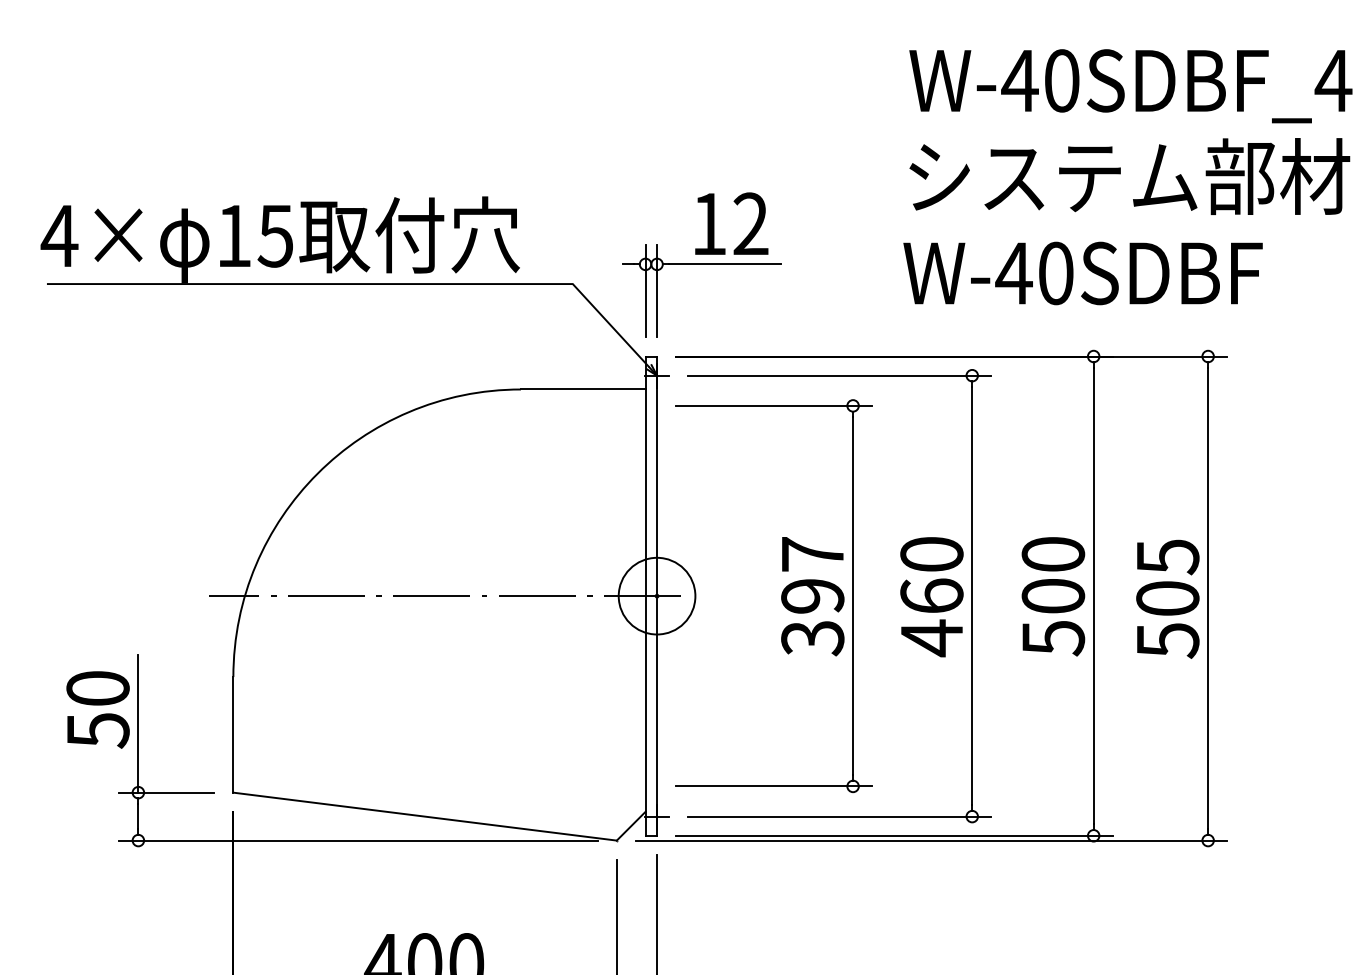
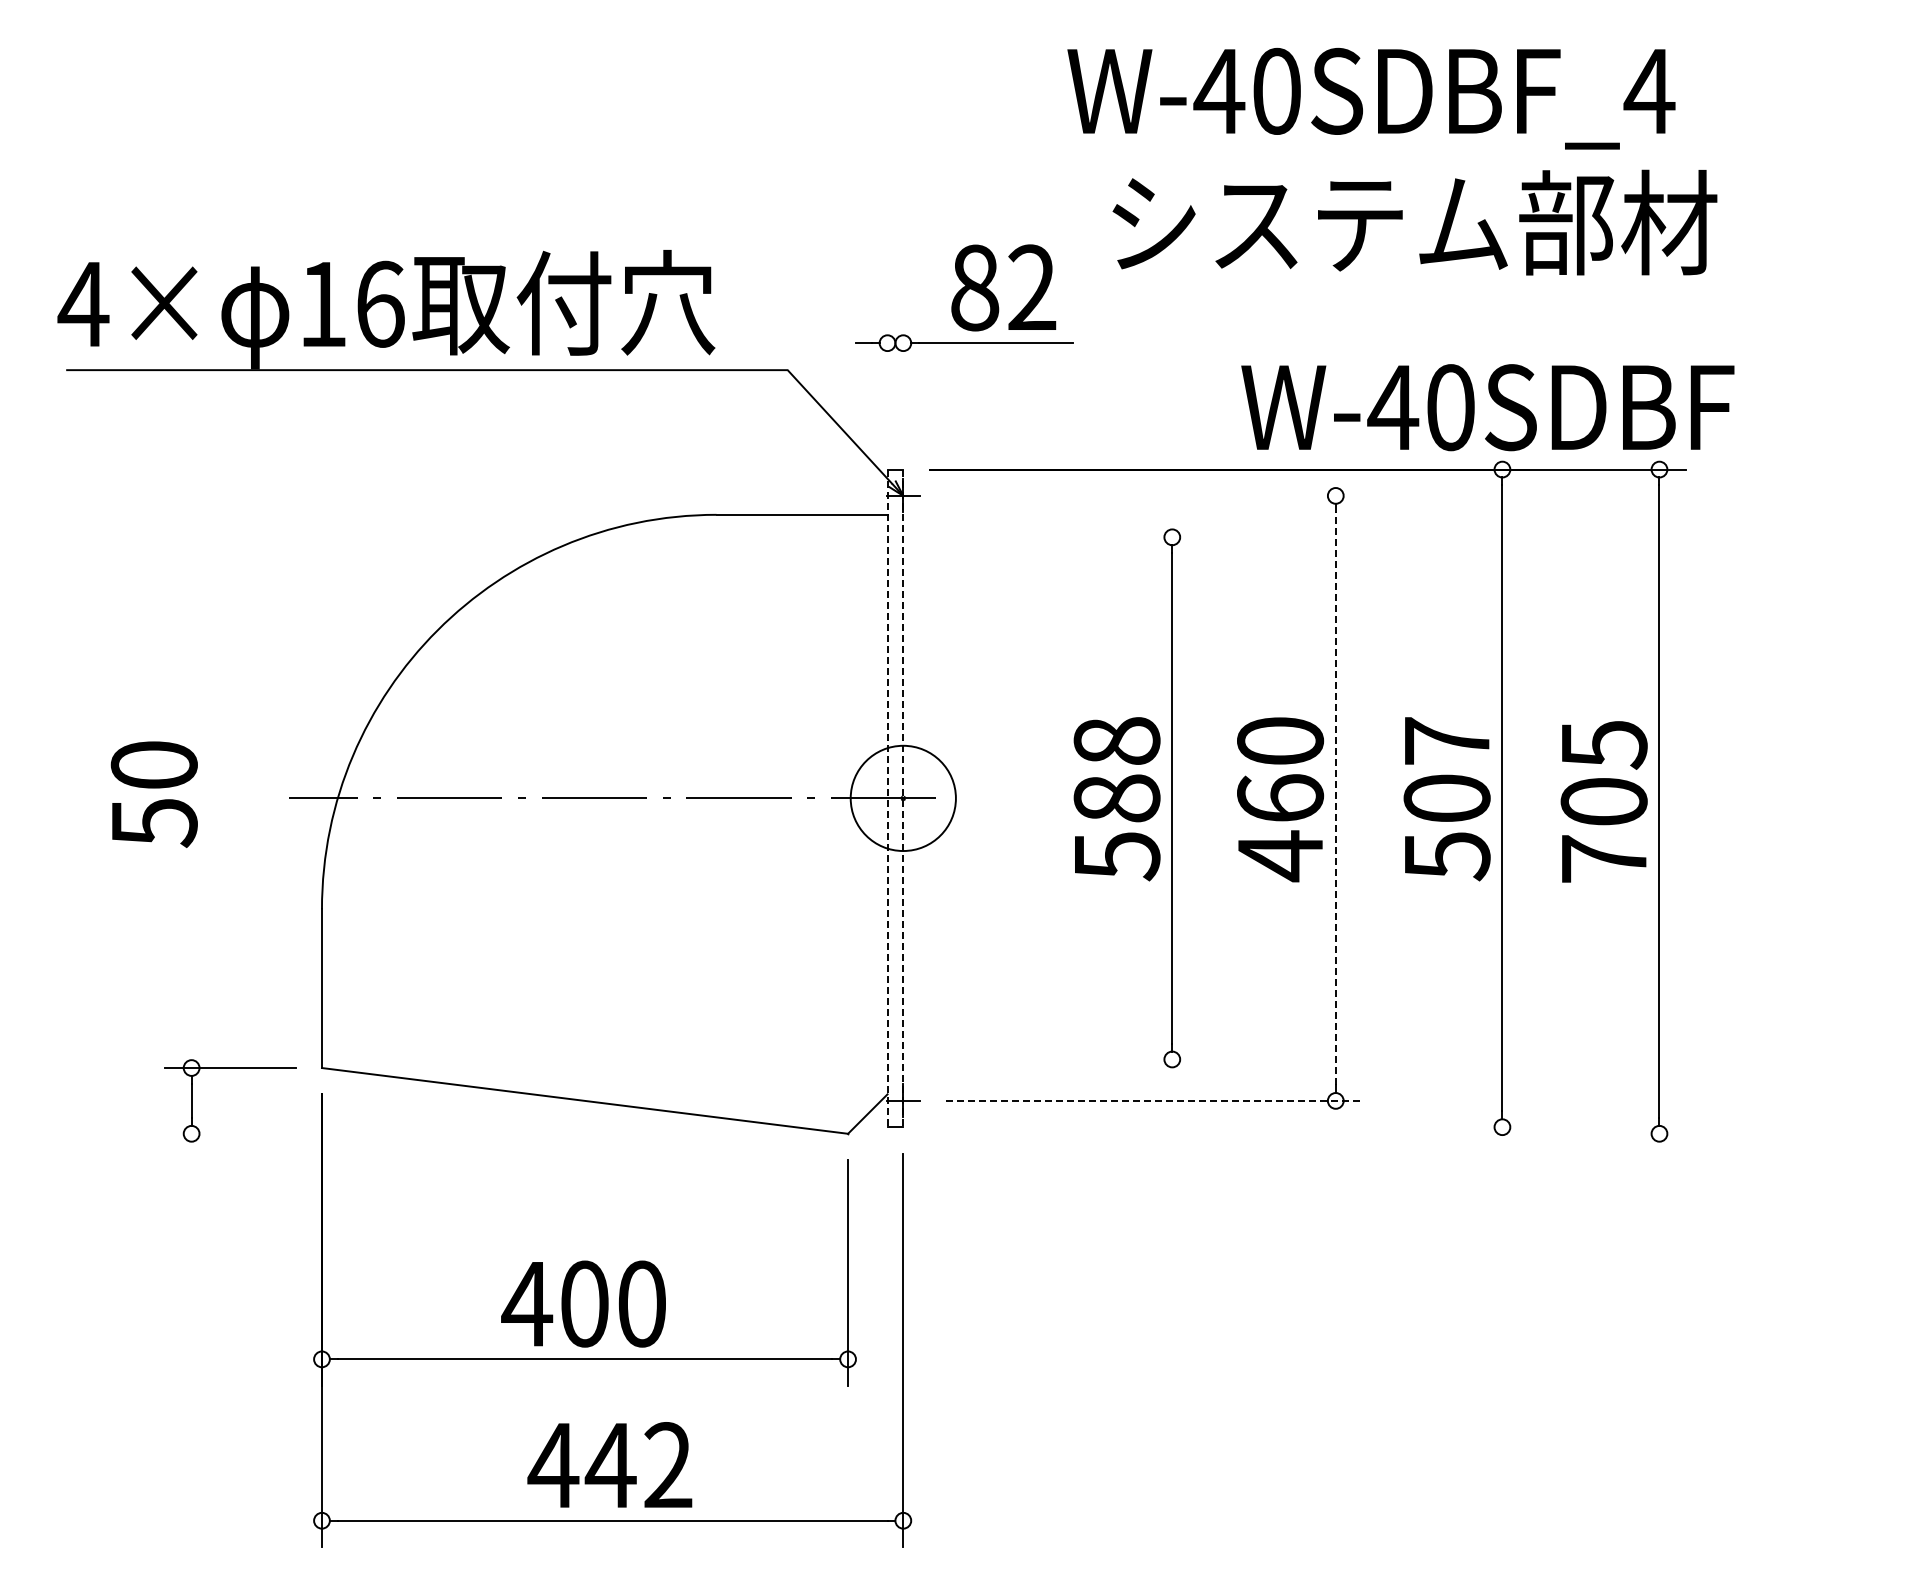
text: (1130, 86) -> (1371, 98), moved
text: (1129, 176) -> (1414, 222), moved
text: (709, 223) -> (975, 287), 12 -> 82
text: (275, 235) -> (379, 303), 15 -> 16
text: (1082, 273) -> (1487, 407), moved
line: (645, 290) -> (887, 379), removed
line: (657, 290) -> (903, 379), removed
line: (840, 375) -> (1154, 495), removed
line: (773, 406) -> (1063, 537), removed
text: (1052, 553) -> (1446, 740), 500 -> 507
line: (645, 596) -> (887, 798), solid -> dashed
line: (657, 596) -> (903, 798), solid -> dashed
text: (812, 596) -> (1116, 799), 397 -> 588
line: (972, 596) -> (1335, 798), solid -> dashed
text: (1168, 640) -> (1604, 859), 505 -> 705
text: (97, 709) -> (153, 794), moved
line: (138, 723) -> (191, 973), removed
line: (773, 786) -> (1063, 1059), removed
line: (840, 816) -> (1154, 1100), solid -> dashed
line: (894, 836) -> (1228, 1127), removed
line: (358, 840) -> (493, 1133), removed
line: (931, 840) -> (1279, 1133), removed

